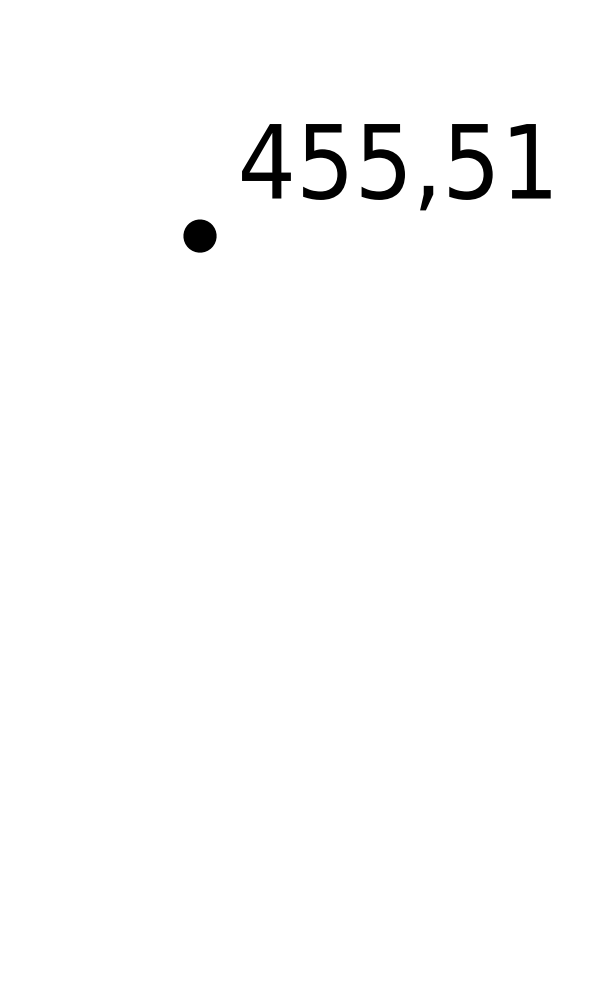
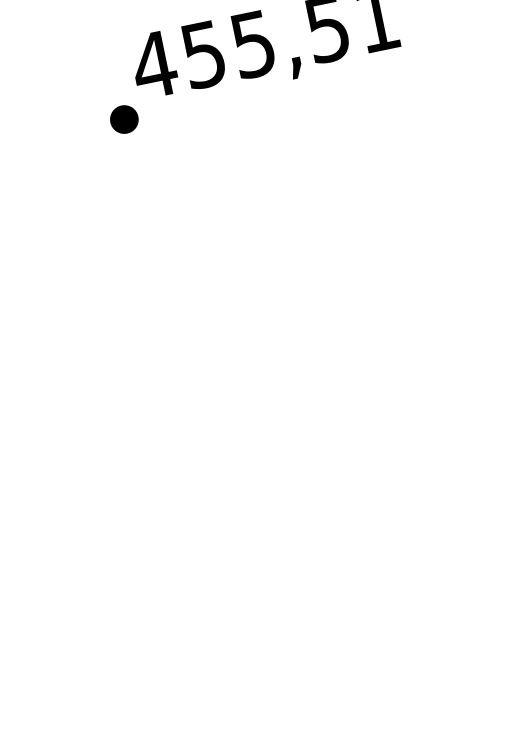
part: (199, 235) -> (123, 119), moved

